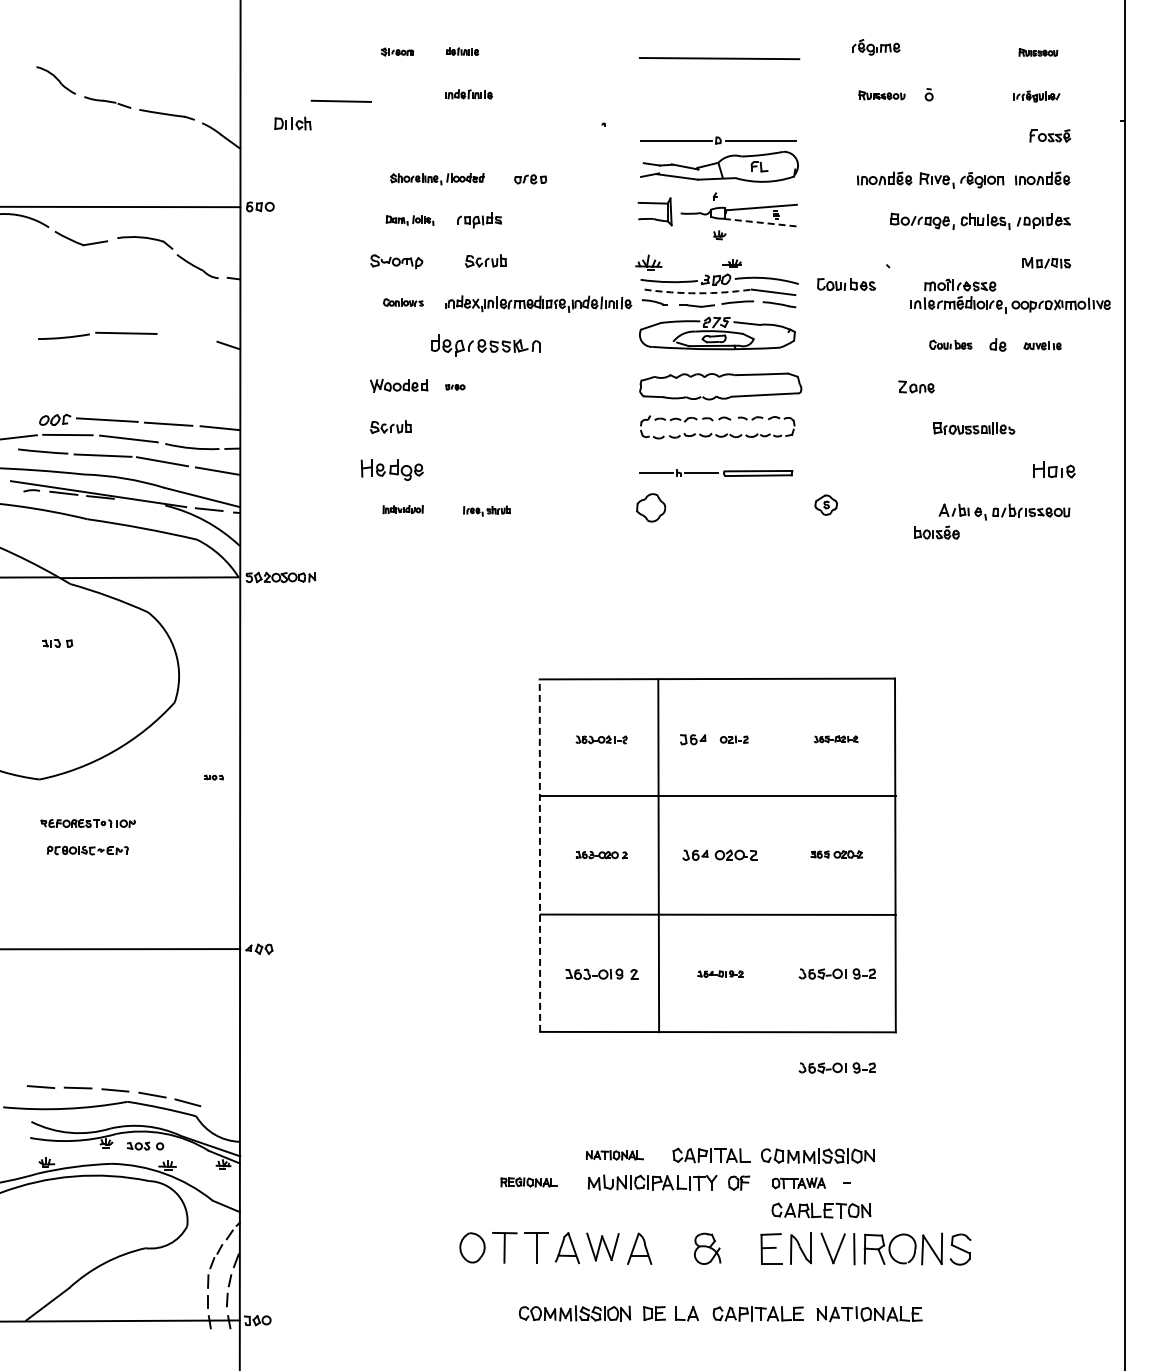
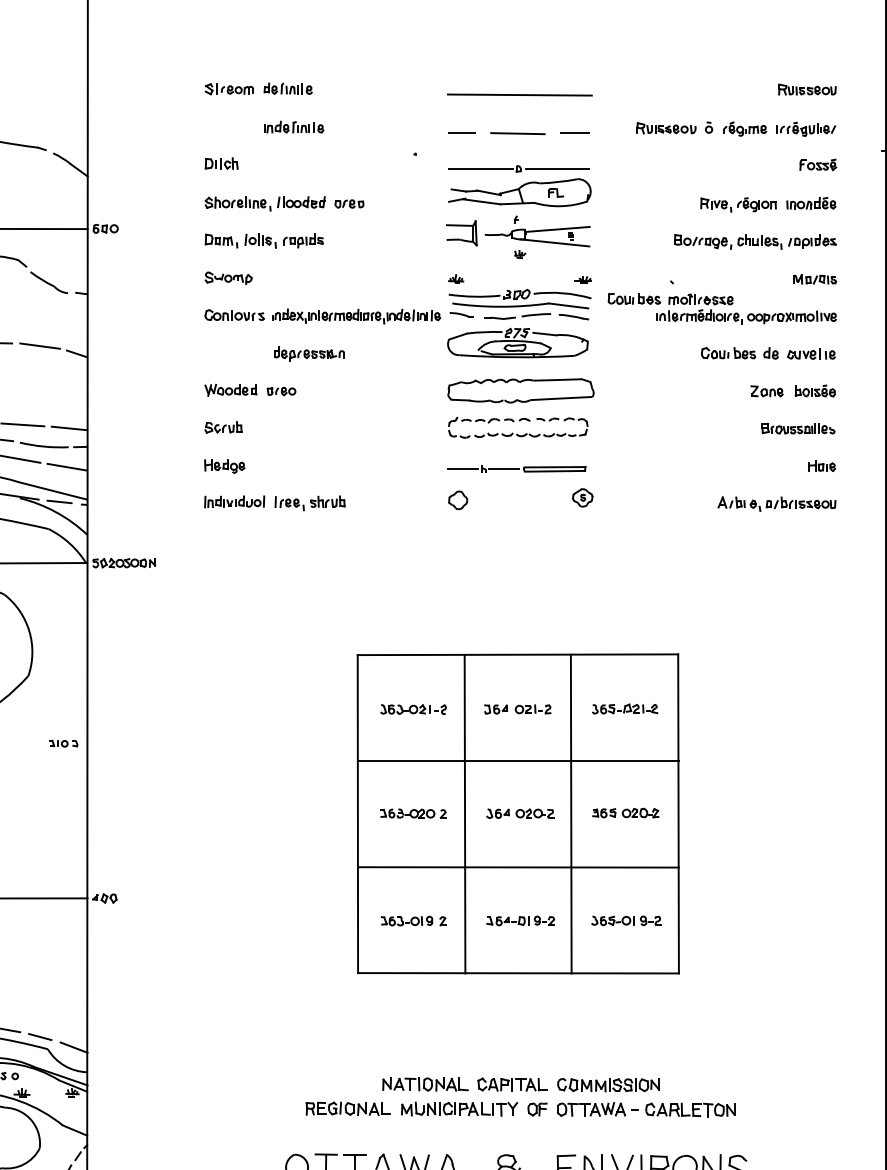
part: (876, 47) -> (745, 129), moved
part: (397, 51) -> (229, 88), size x1.67
part: (462, 51) -> (288, 88), size x1.67
part: (1038, 52) -> (807, 89), size x1.67
part: (469, 94) -> (294, 127), size x1.43
part: (881, 95) -> (666, 128), size x1.43
part: (1036, 96) -> (805, 129), size x1.43
line: (340, 100) -> (517, 132), moved
line: (655, 100) -> (462, 132), added
line: (780, 101) -> (574, 133), added
part: (292, 123) -> (221, 163), moved
part: (437, 178) -> (265, 203), size x1.43
part: (884, 178) -> (668, 203), removed
part: (409, 220) -> (240, 241), size x1.67
line: (757, 222) -> (554, 242), dashed -> solid
part: (485, 260) -> (308, 277), removed
part: (648, 262) -> (455, 279), size x0.62
part: (731, 263) -> (582, 279), moved
arc: (698, 293) -> (500, 306), dashed -> solid
part: (1014, 300) -> (749, 313), moved
part: (403, 302) -> (234, 315), size x1.67
line: (187, 336) -> (39, 345), added
part: (950, 344) -> (728, 352), size x1.43
part: (486, 345) -> (309, 353), size x0.71
part: (1042, 345) -> (811, 353), size x1.43
part: (916, 386) -> (767, 390), moved
part: (455, 387) -> (281, 391), size x1.67
part: (974, 428) -> (798, 428), moved
part: (1054, 469) -> (822, 465), size x0.71
part: (392, 470) -> (224, 466), size x0.71
part: (826, 504) -> (583, 497), moved
part: (650, 507) -> (457, 500), size x0.71
part: (402, 509) -> (233, 501), size x1.67
part: (486, 510) -> (309, 502), size x1.67
part: (936, 532) -> (814, 390), moved
part: (601, 739) -> (413, 709), size x1.43
part: (734, 739) -> (533, 709), size x1.43
part: (835, 739) -> (624, 709), size x1.67
part: (213, 777) -> (63, 743), size x1.67
part: (601, 854) -> (413, 813), size x1.43
part: (836, 854) -> (625, 813), size x1.43
line: (539, 855) -> (357, 813), dashed -> solid
line: (776, 855) -> (571, 813), added
part: (720, 973) -> (520, 920), size x1.67
part: (836, 1067) -> (625, 1005), removed
line: (225, 1114) -> (74, 1047), added
part: (614, 1155) -> (425, 1084), size x1.67
part: (528, 1182) -> (347, 1108), size x1.67
part: (798, 1183) -> (591, 1109), size x1.43
part: (821, 1210) -> (690, 1109), moved

